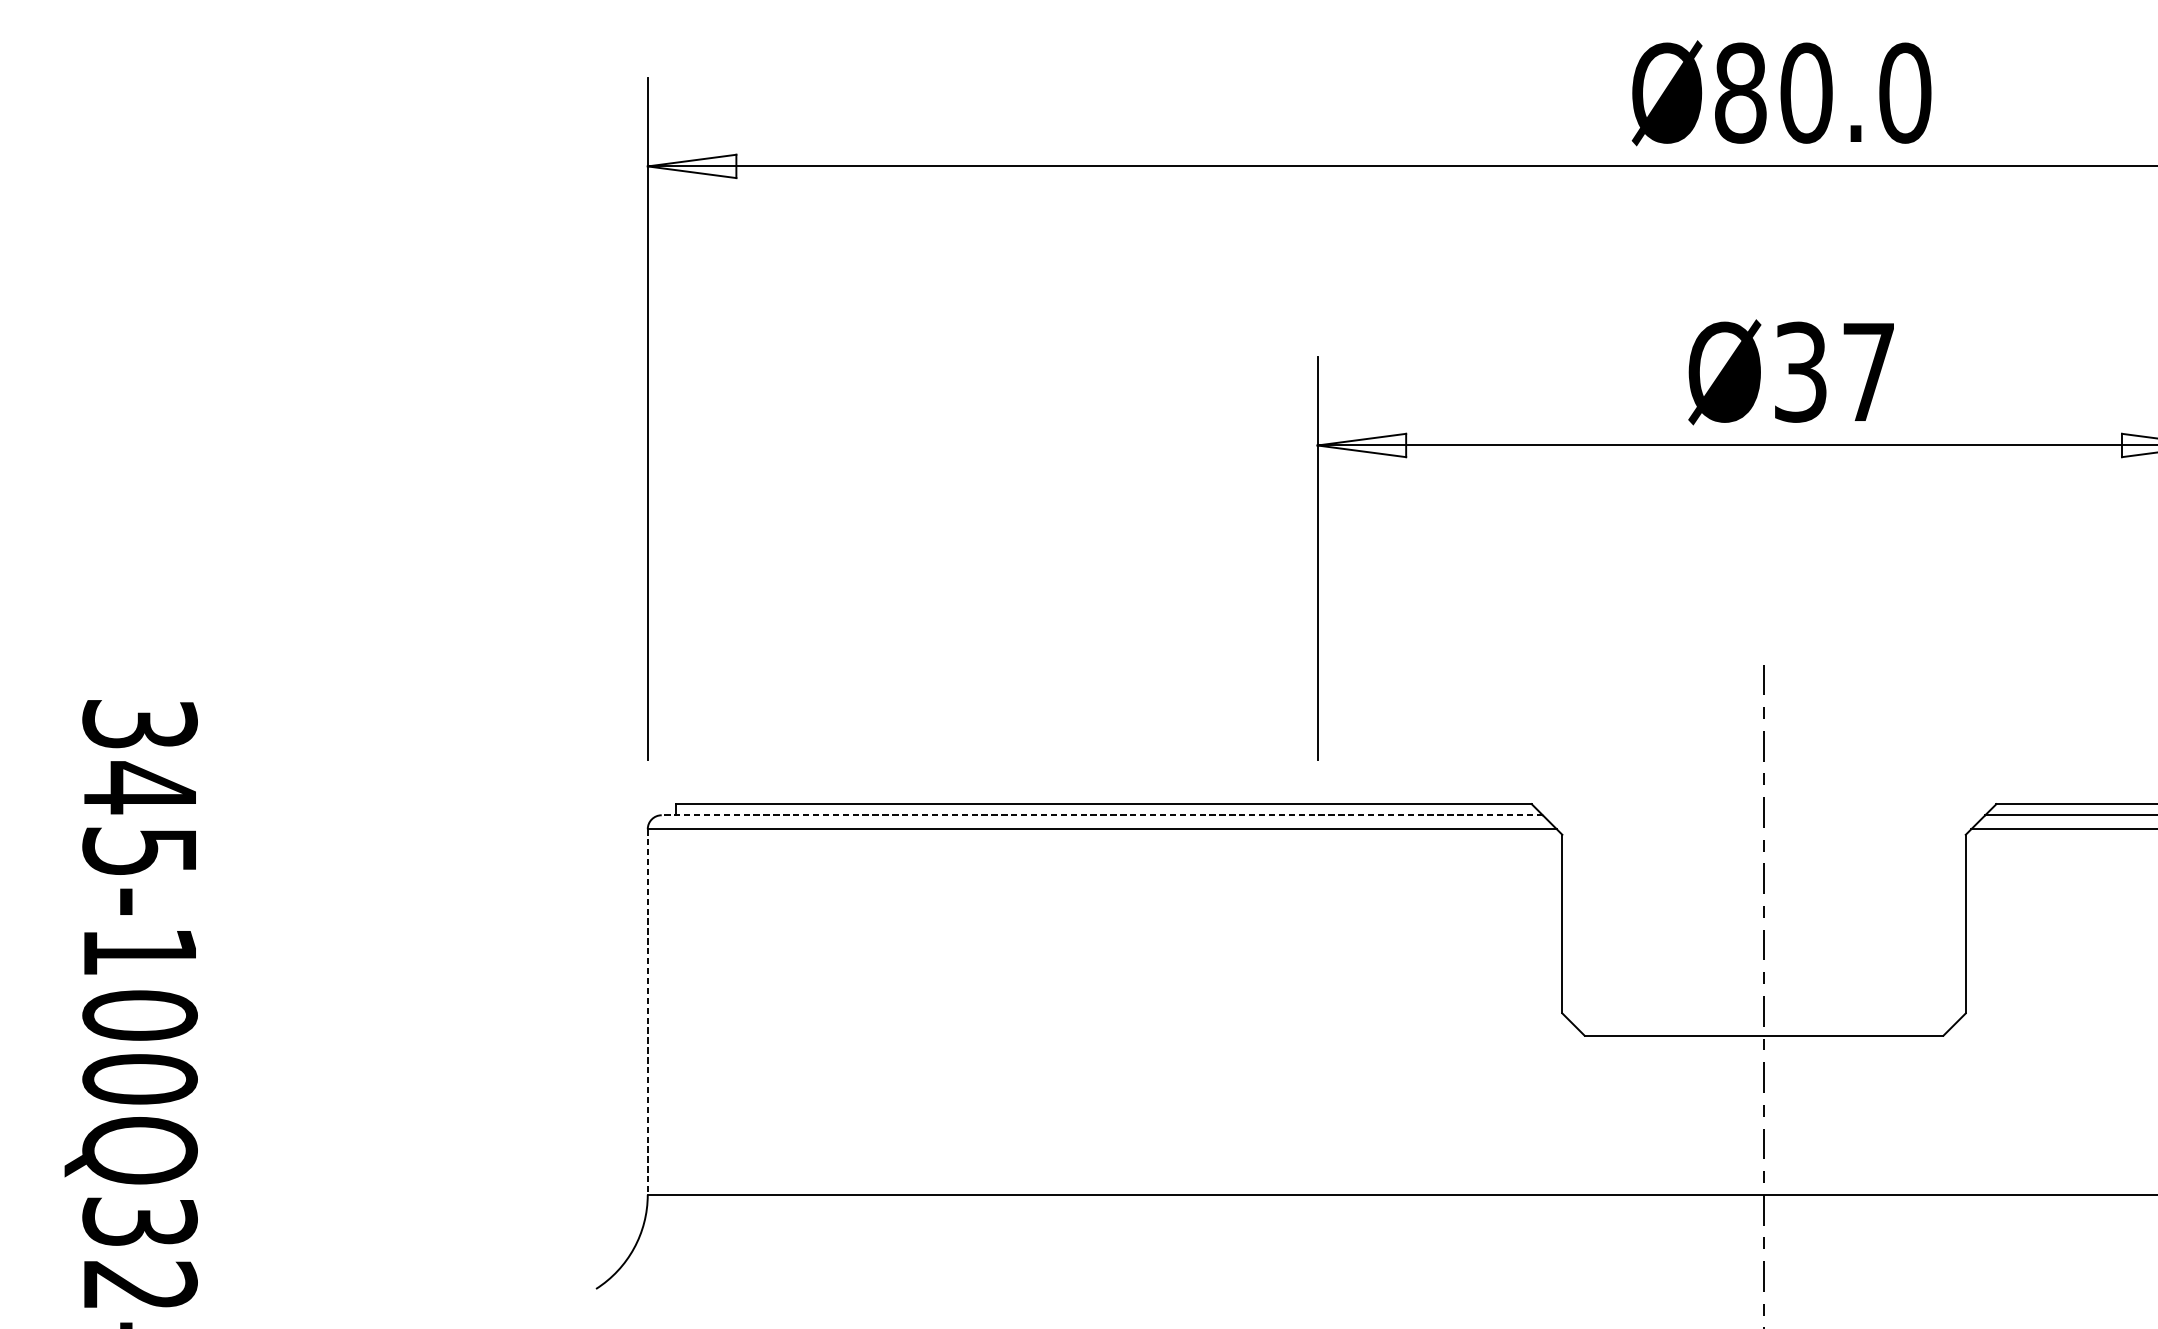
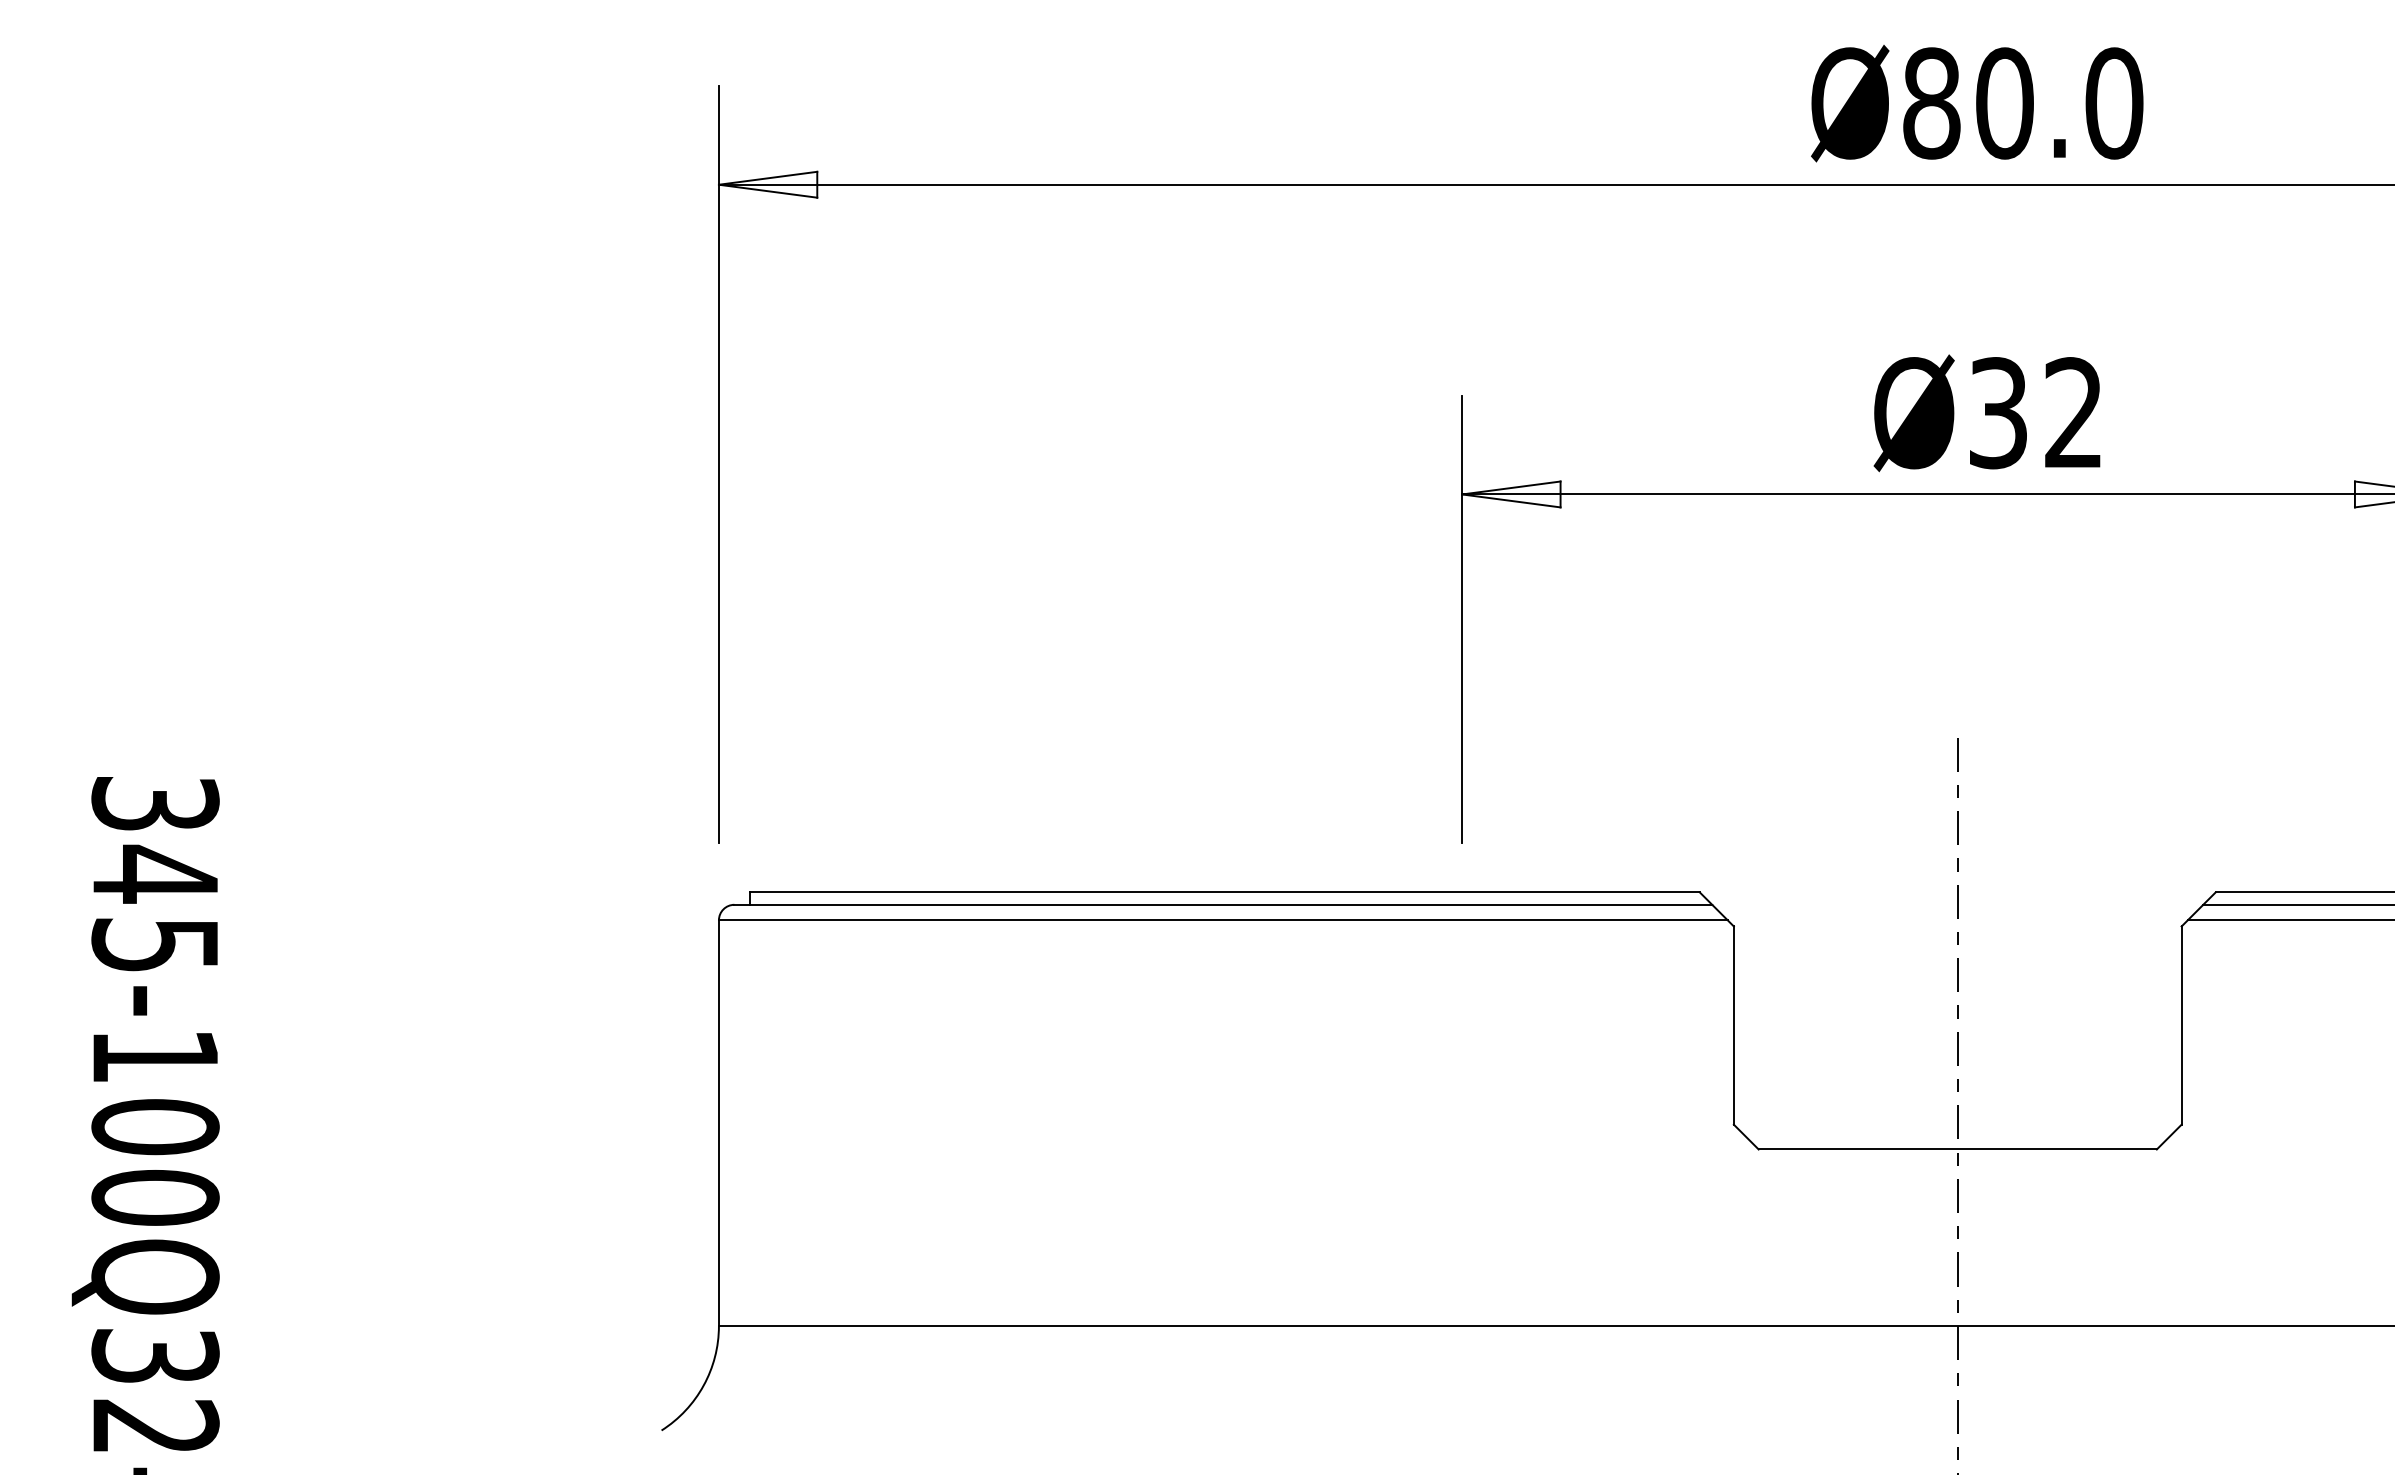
text: (1868, 371) -> (2073, 412), Ø37 -> Ø32
line: (1102, 814) -> (1223, 904), dashed -> solid
line: (647, 1012) -> (718, 1123), dashed -> solid

